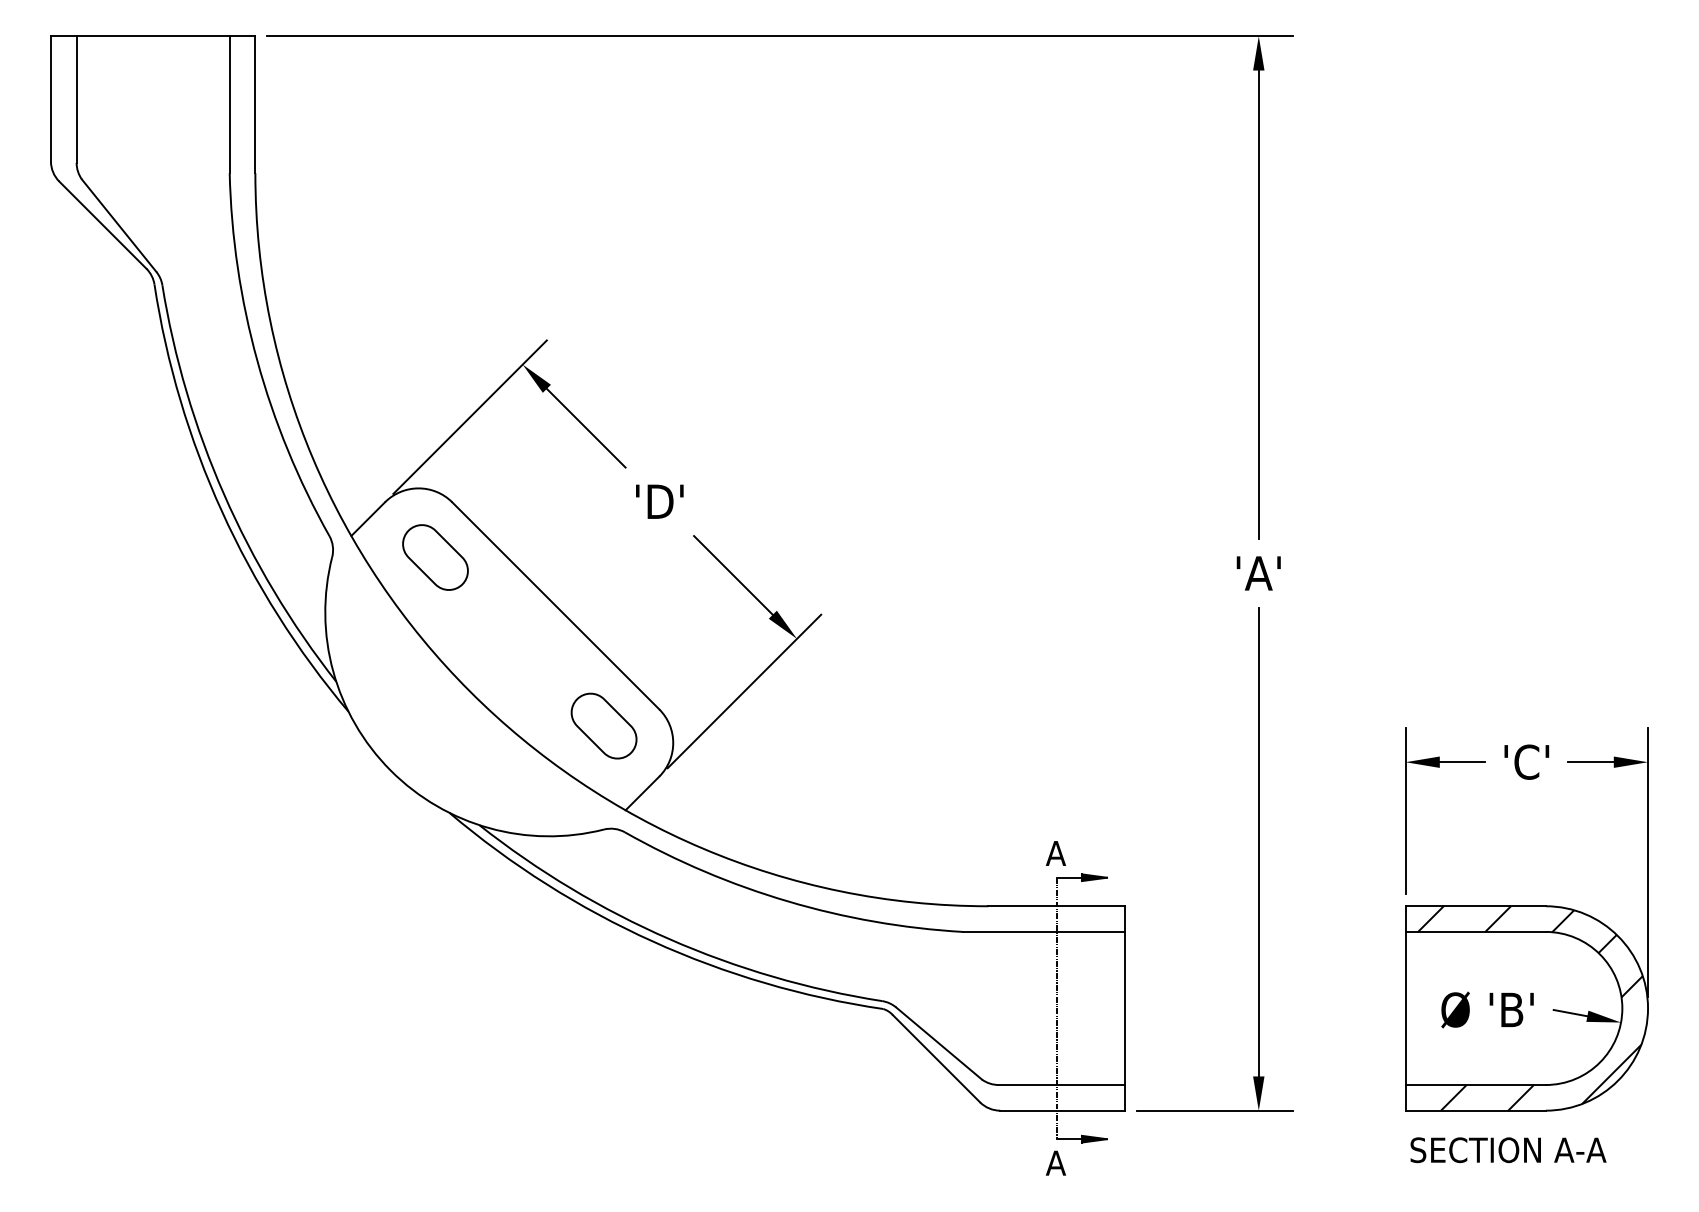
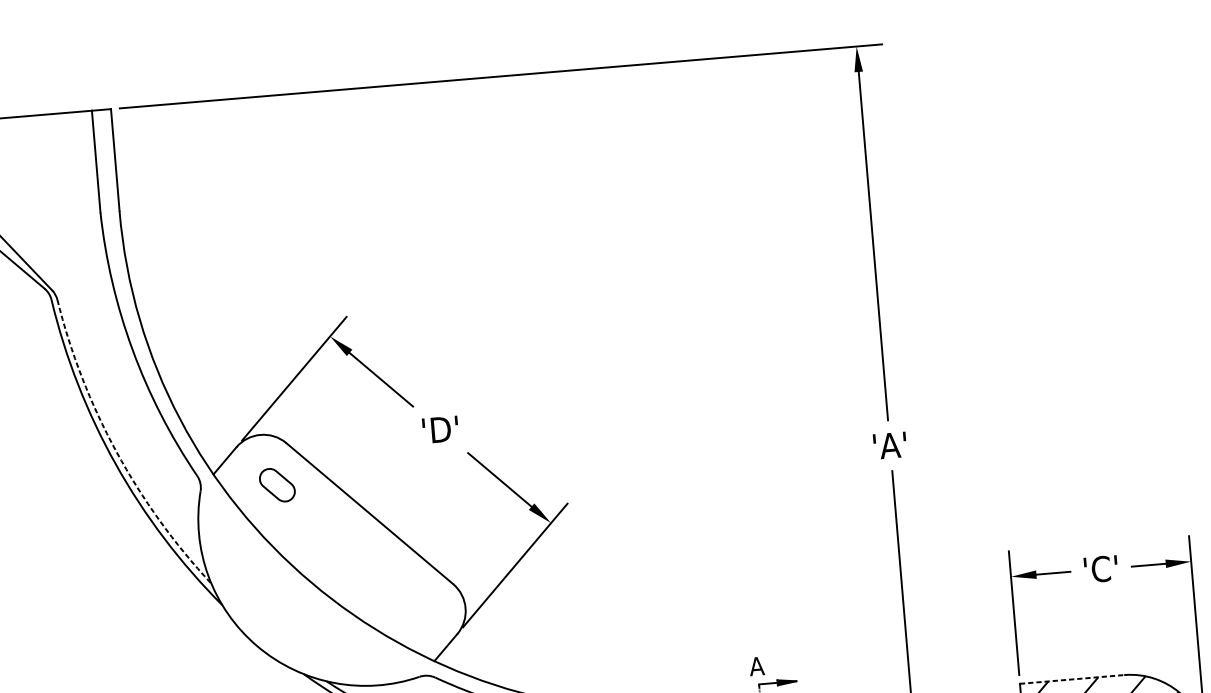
arc: (224, 494) -> (116, 451), solid -> dashed
part: (435, 557) -> (277, 485), size x0.7
part: (603, 725) -> (412, 599), removed
line: (1476, 906) -> (1072, 679), solid -> dashed

